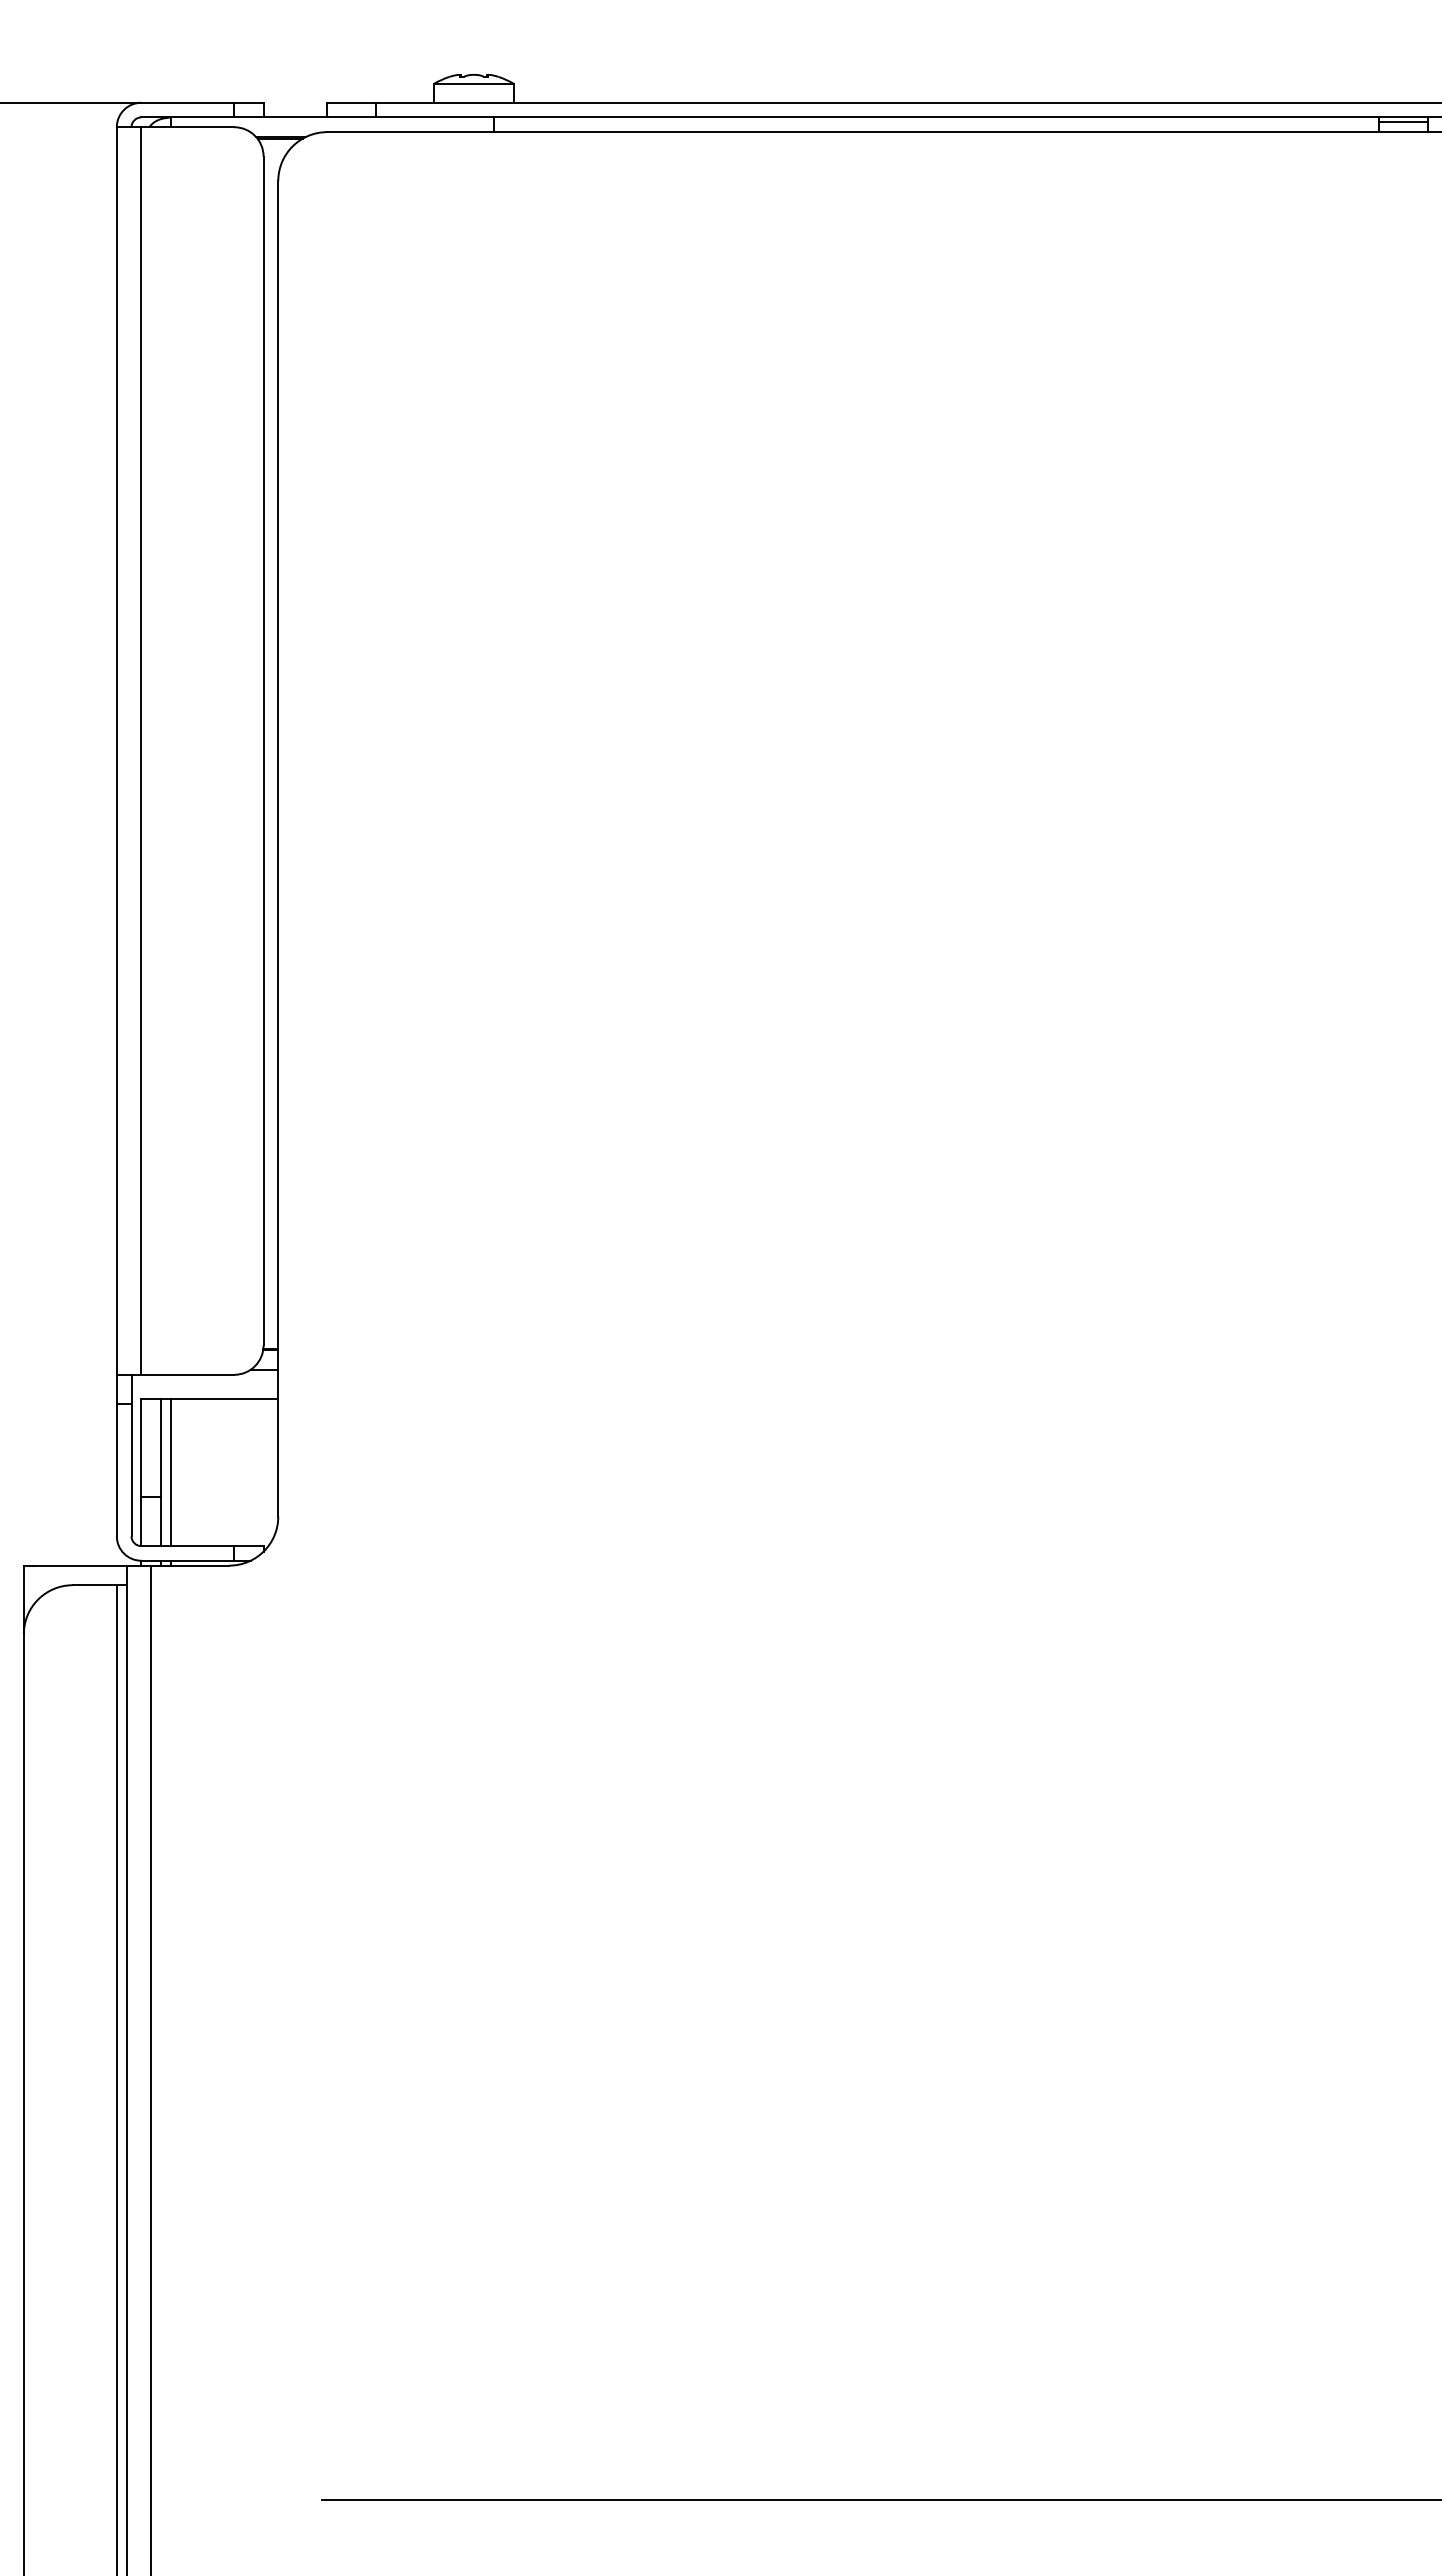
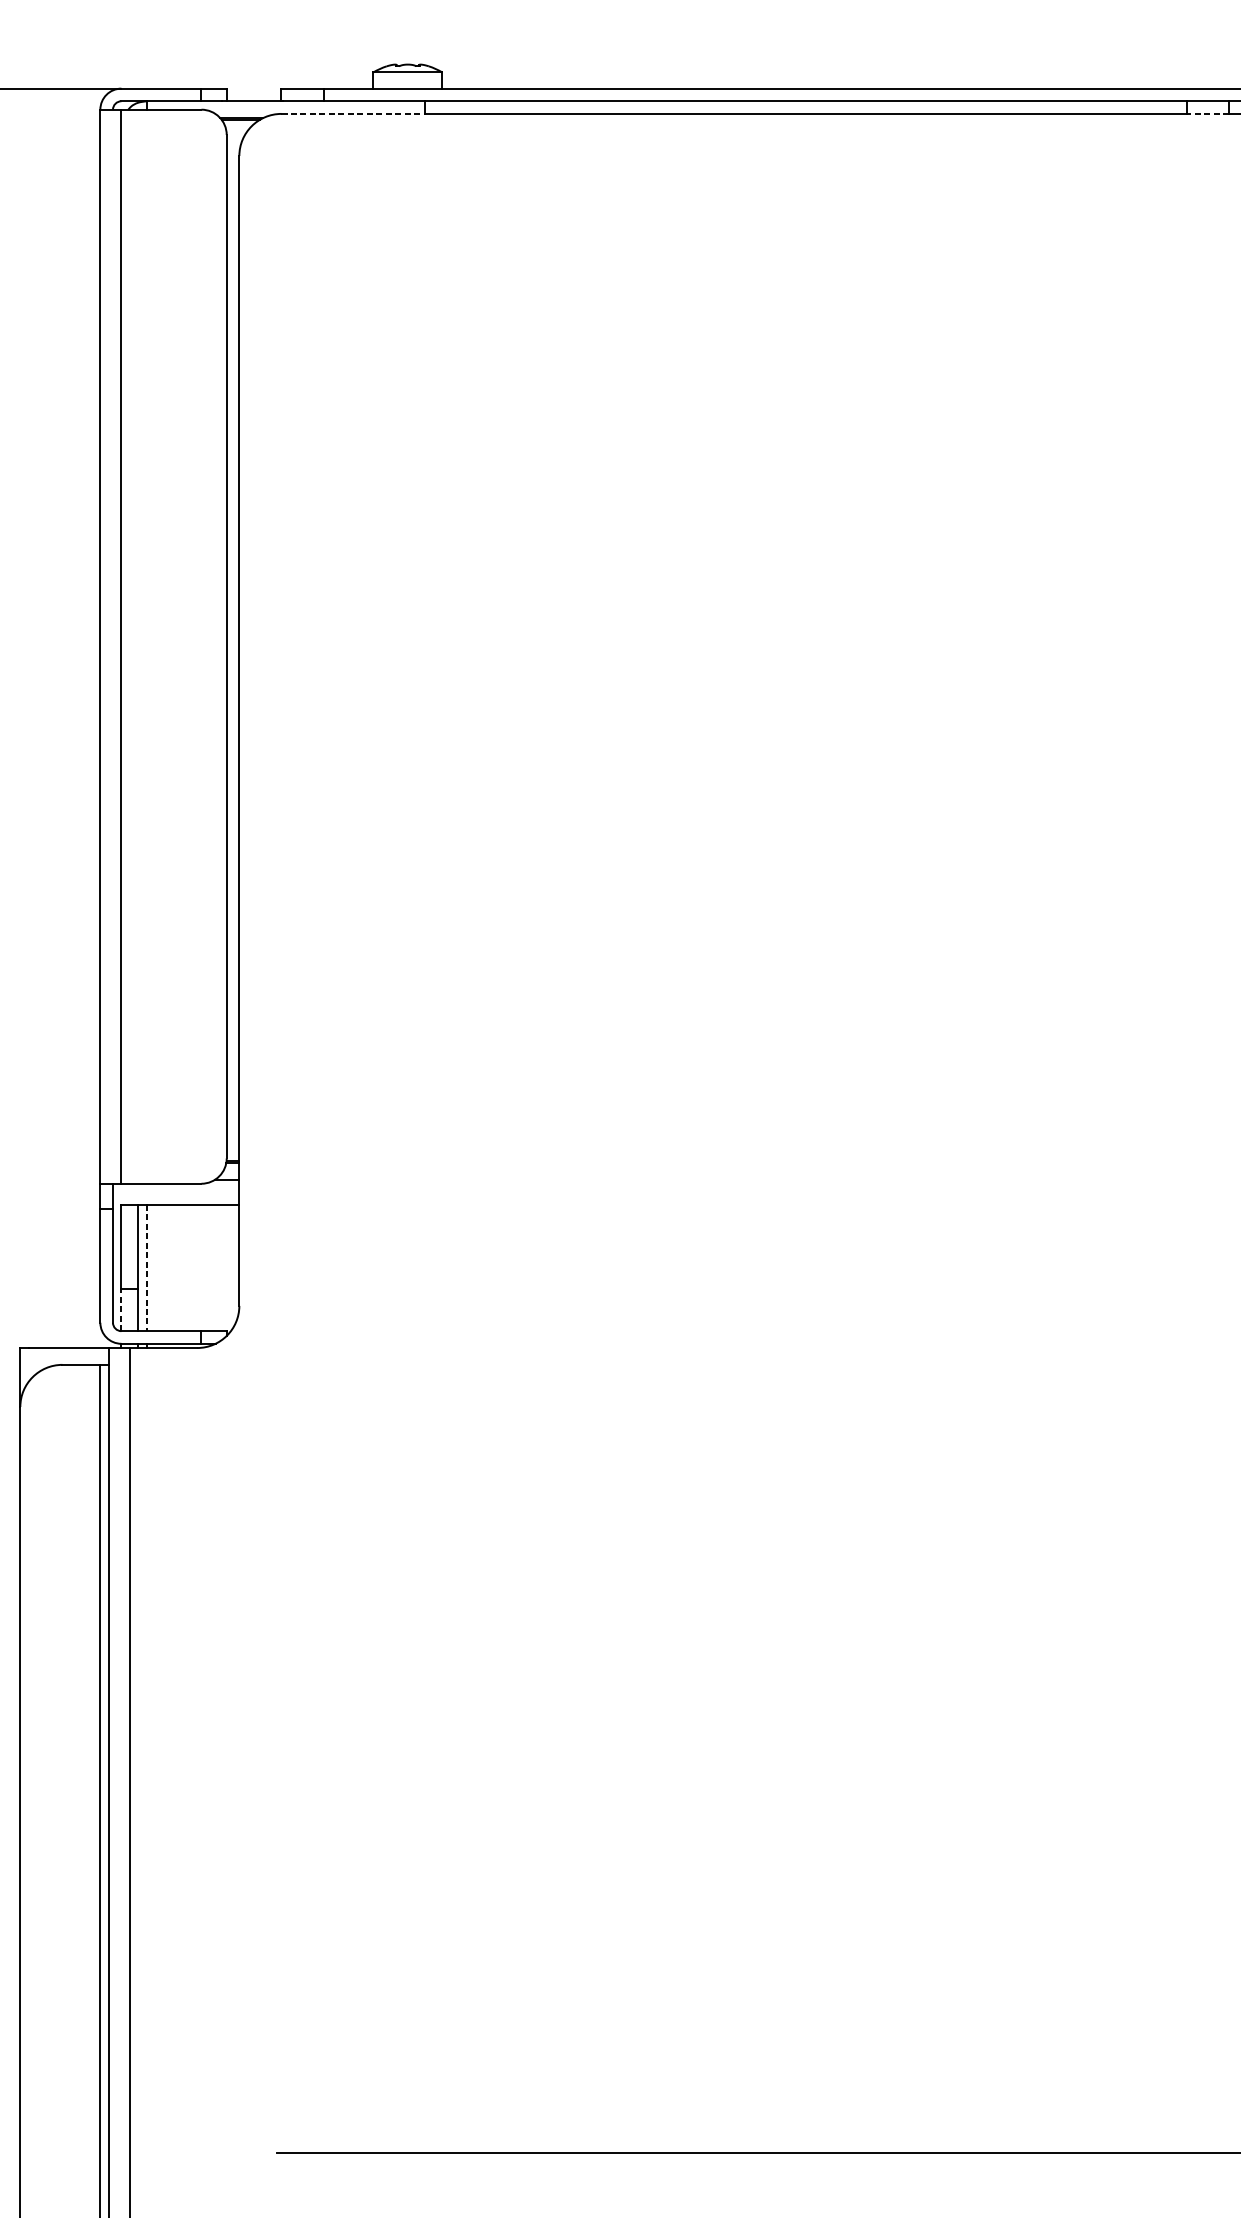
line: (1403, 122) -> (1208, 105), removed
line: (410, 132) -> (353, 114), solid -> dashed
line: (1403, 132) -> (1208, 114), solid -> dashed
line: (170, 1473) -> (146, 1268), solid -> dashed
line: (141, 1521) -> (121, 1310), solid -> dashed

